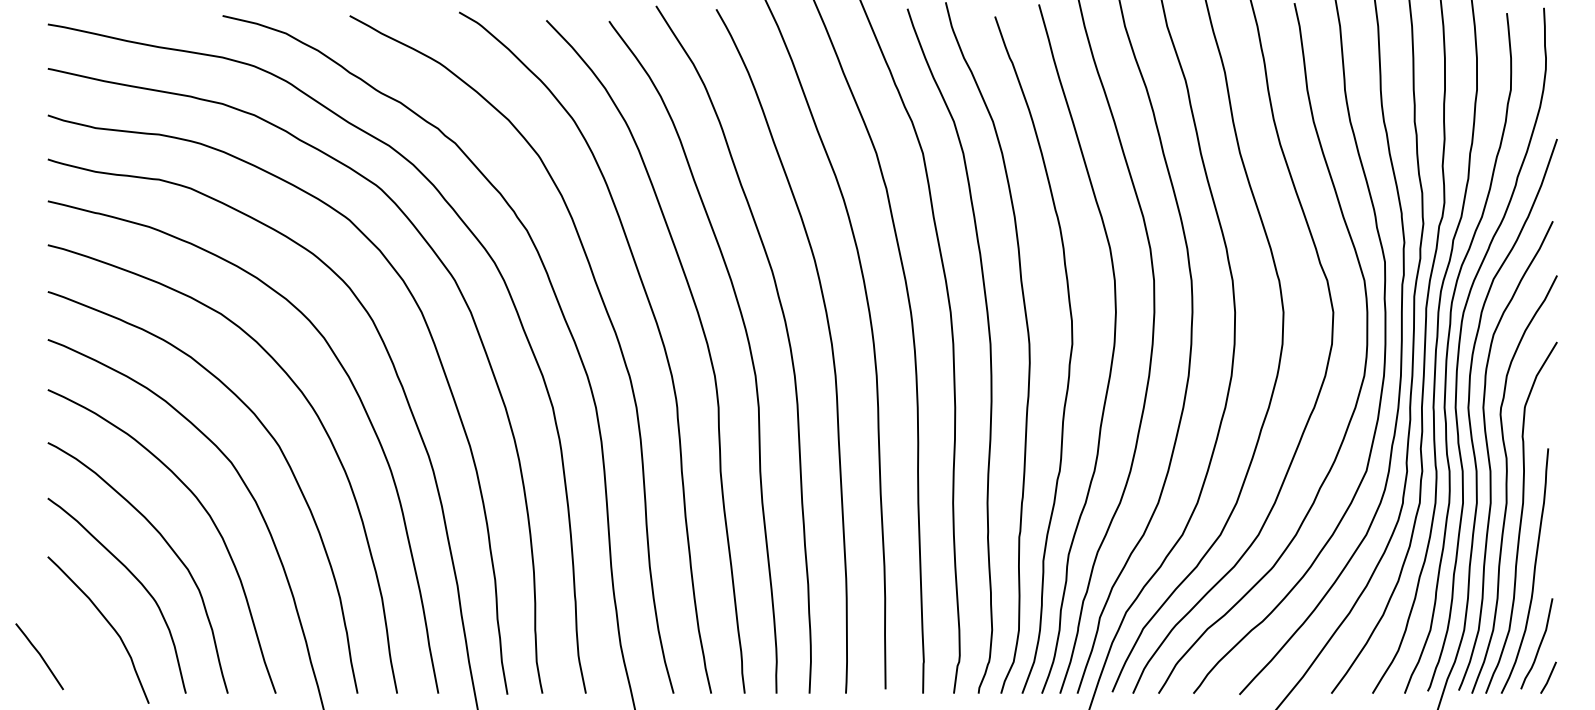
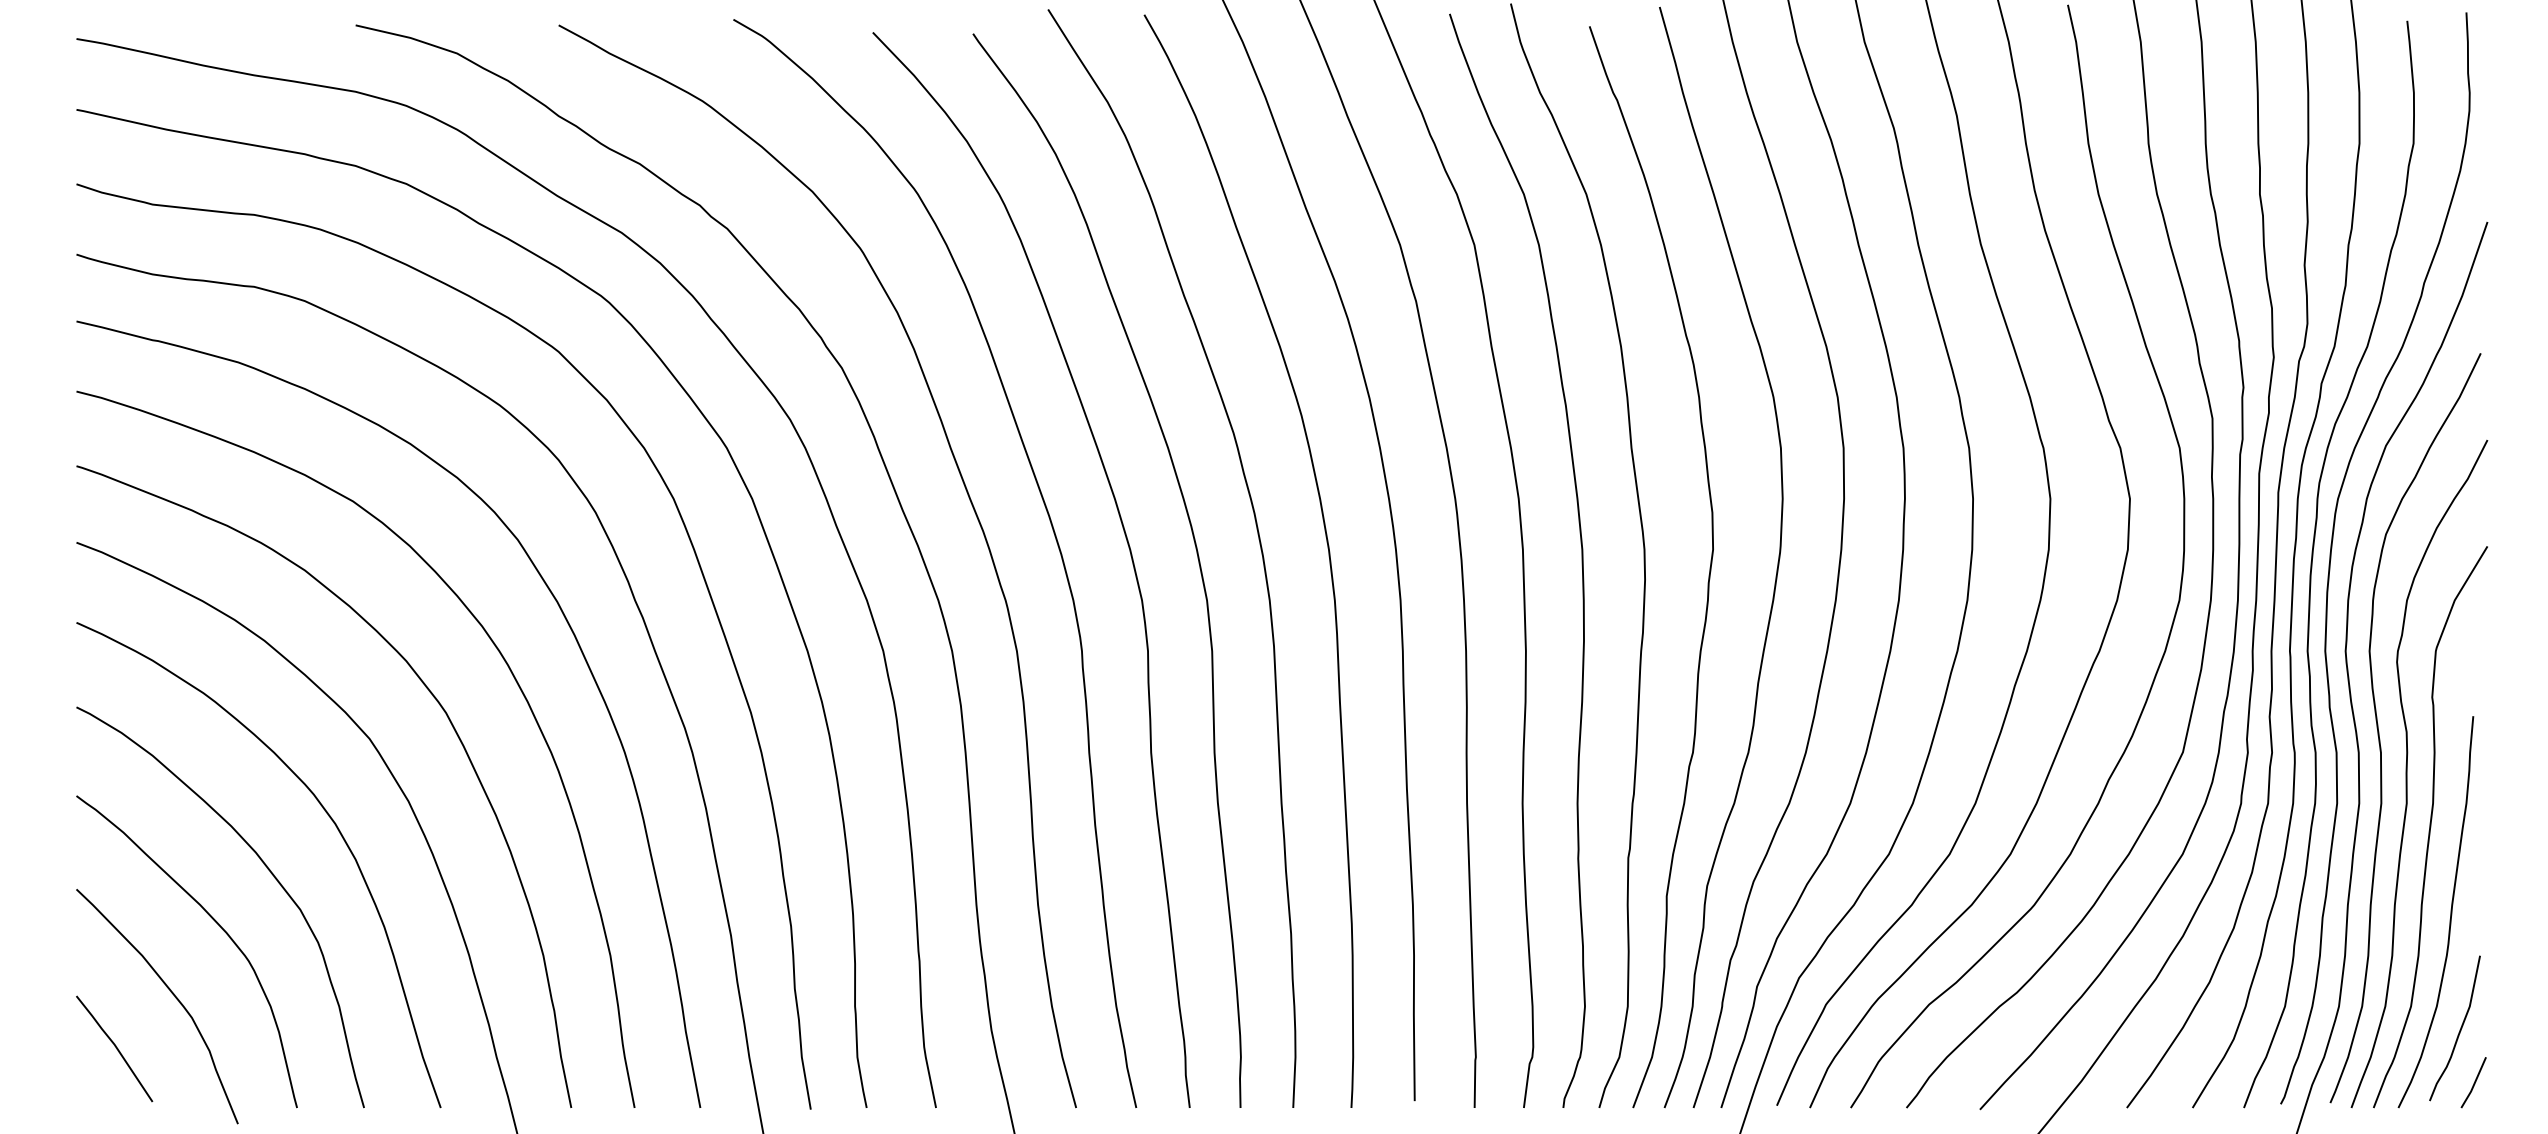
line: (39, 655) -> (114, 1047), moved

